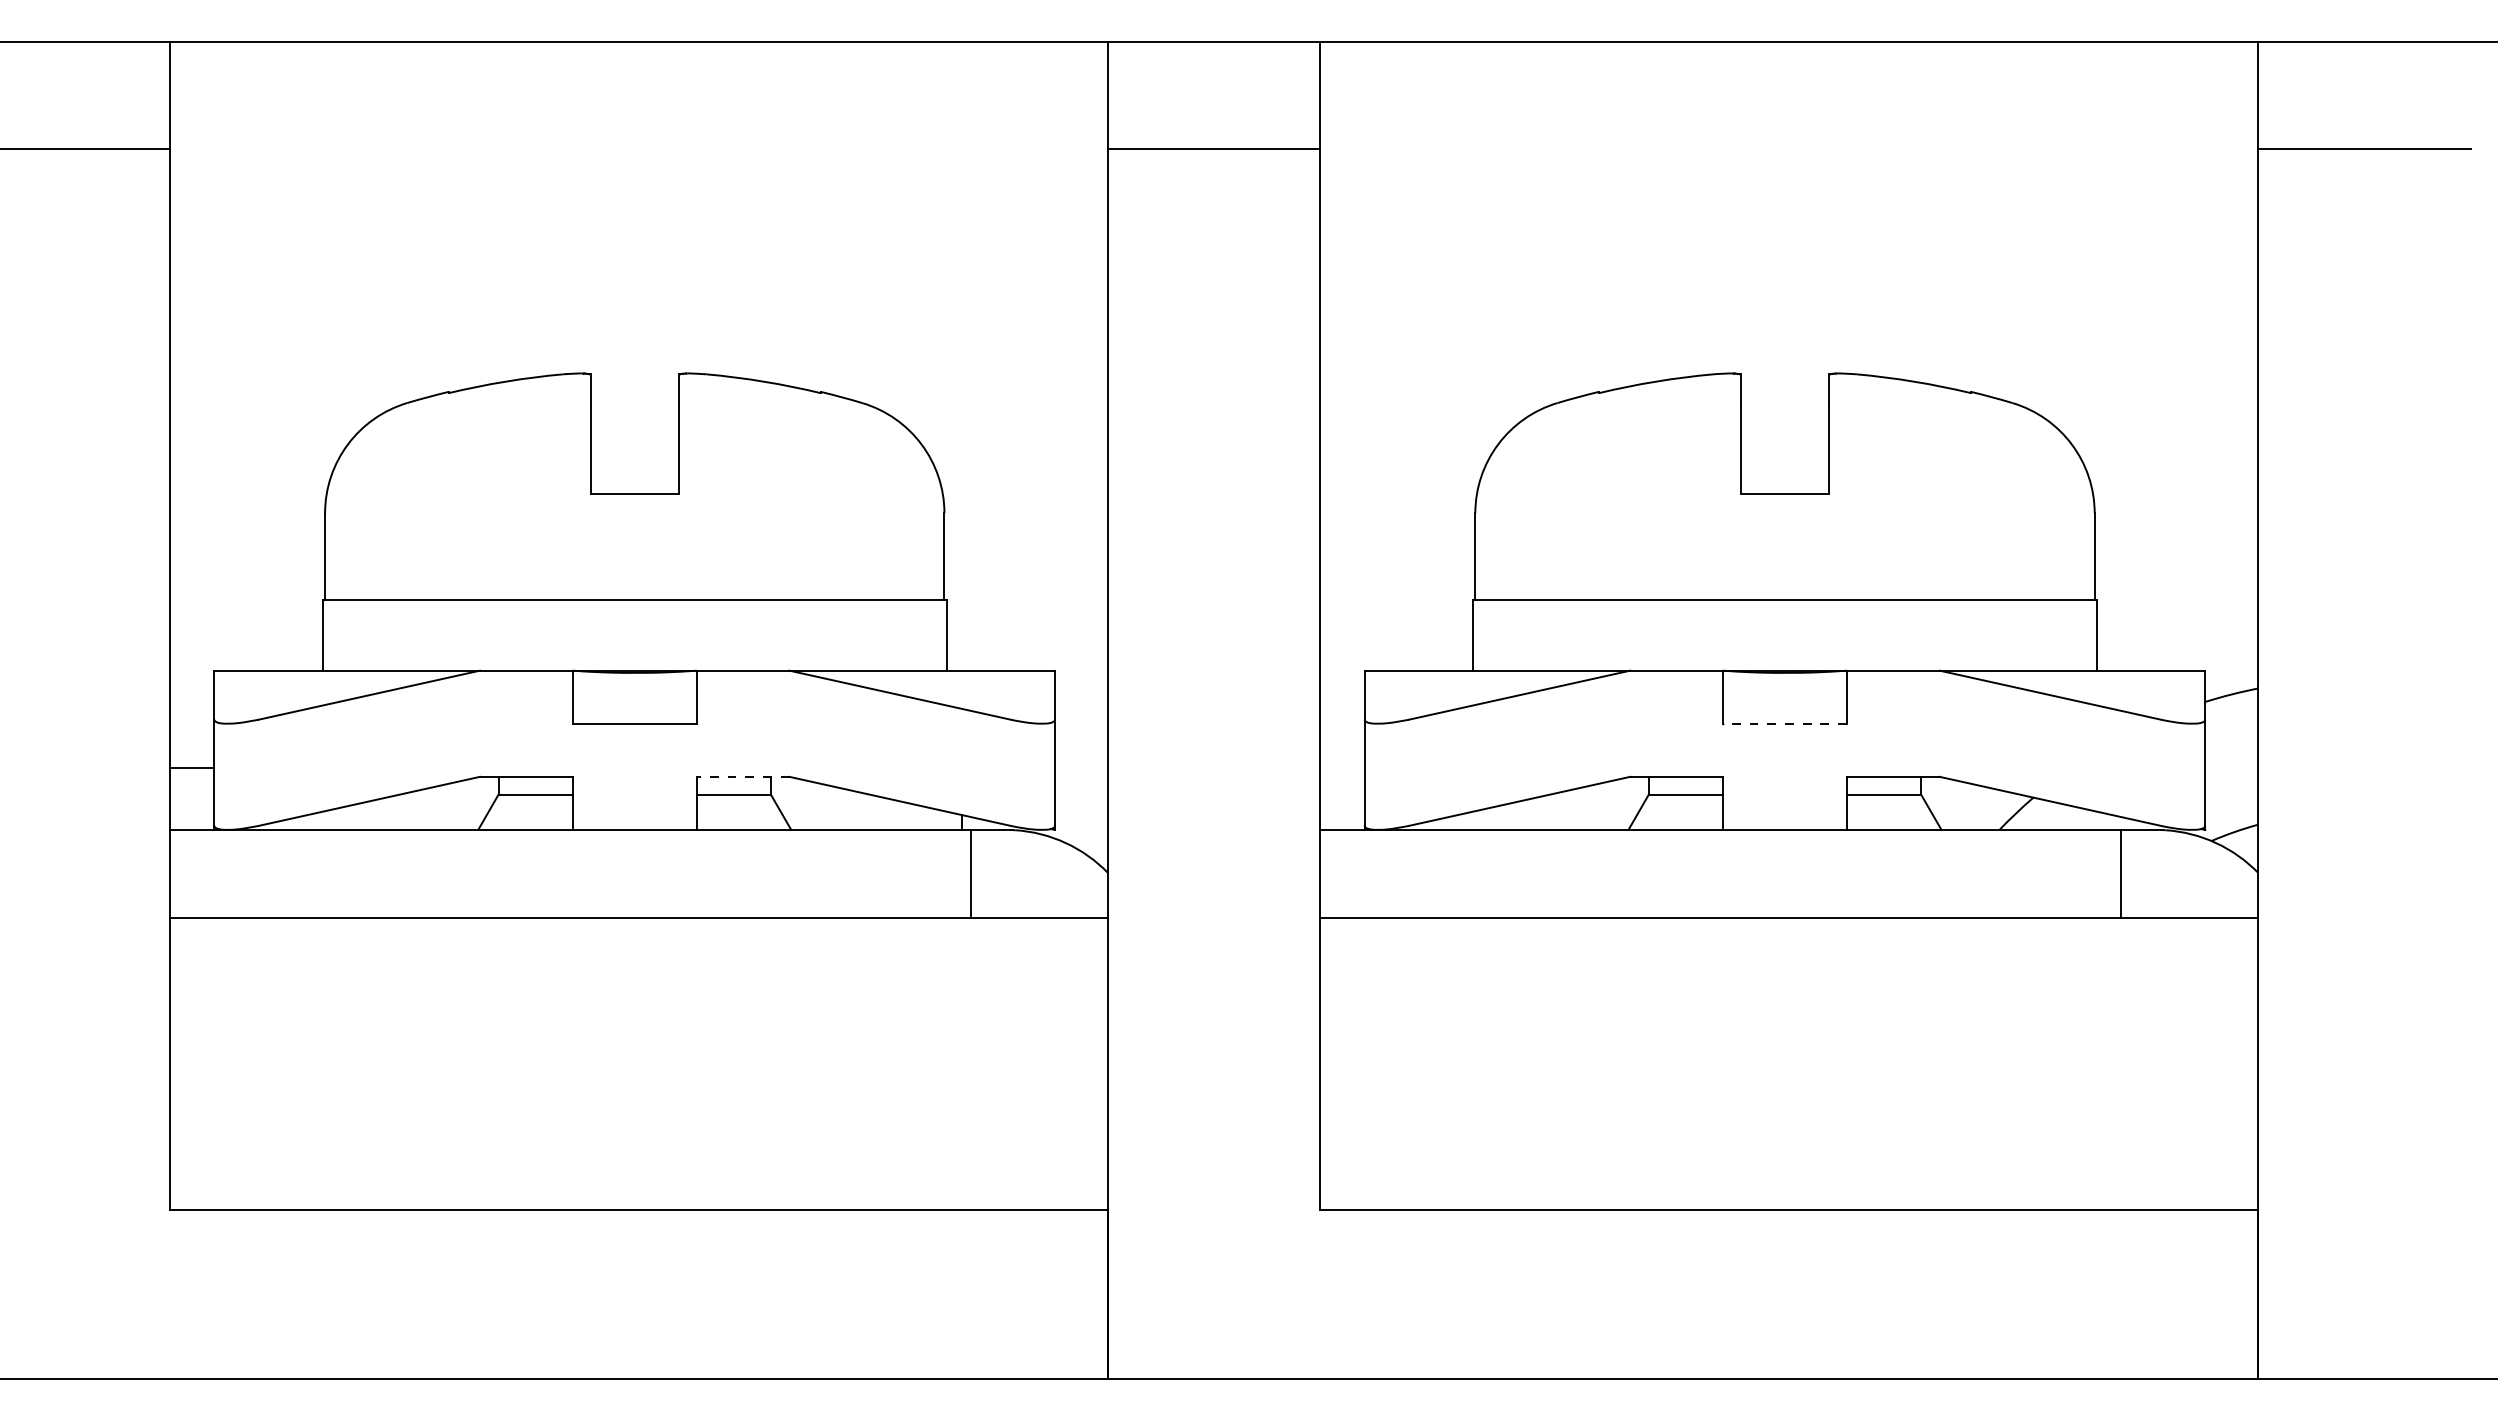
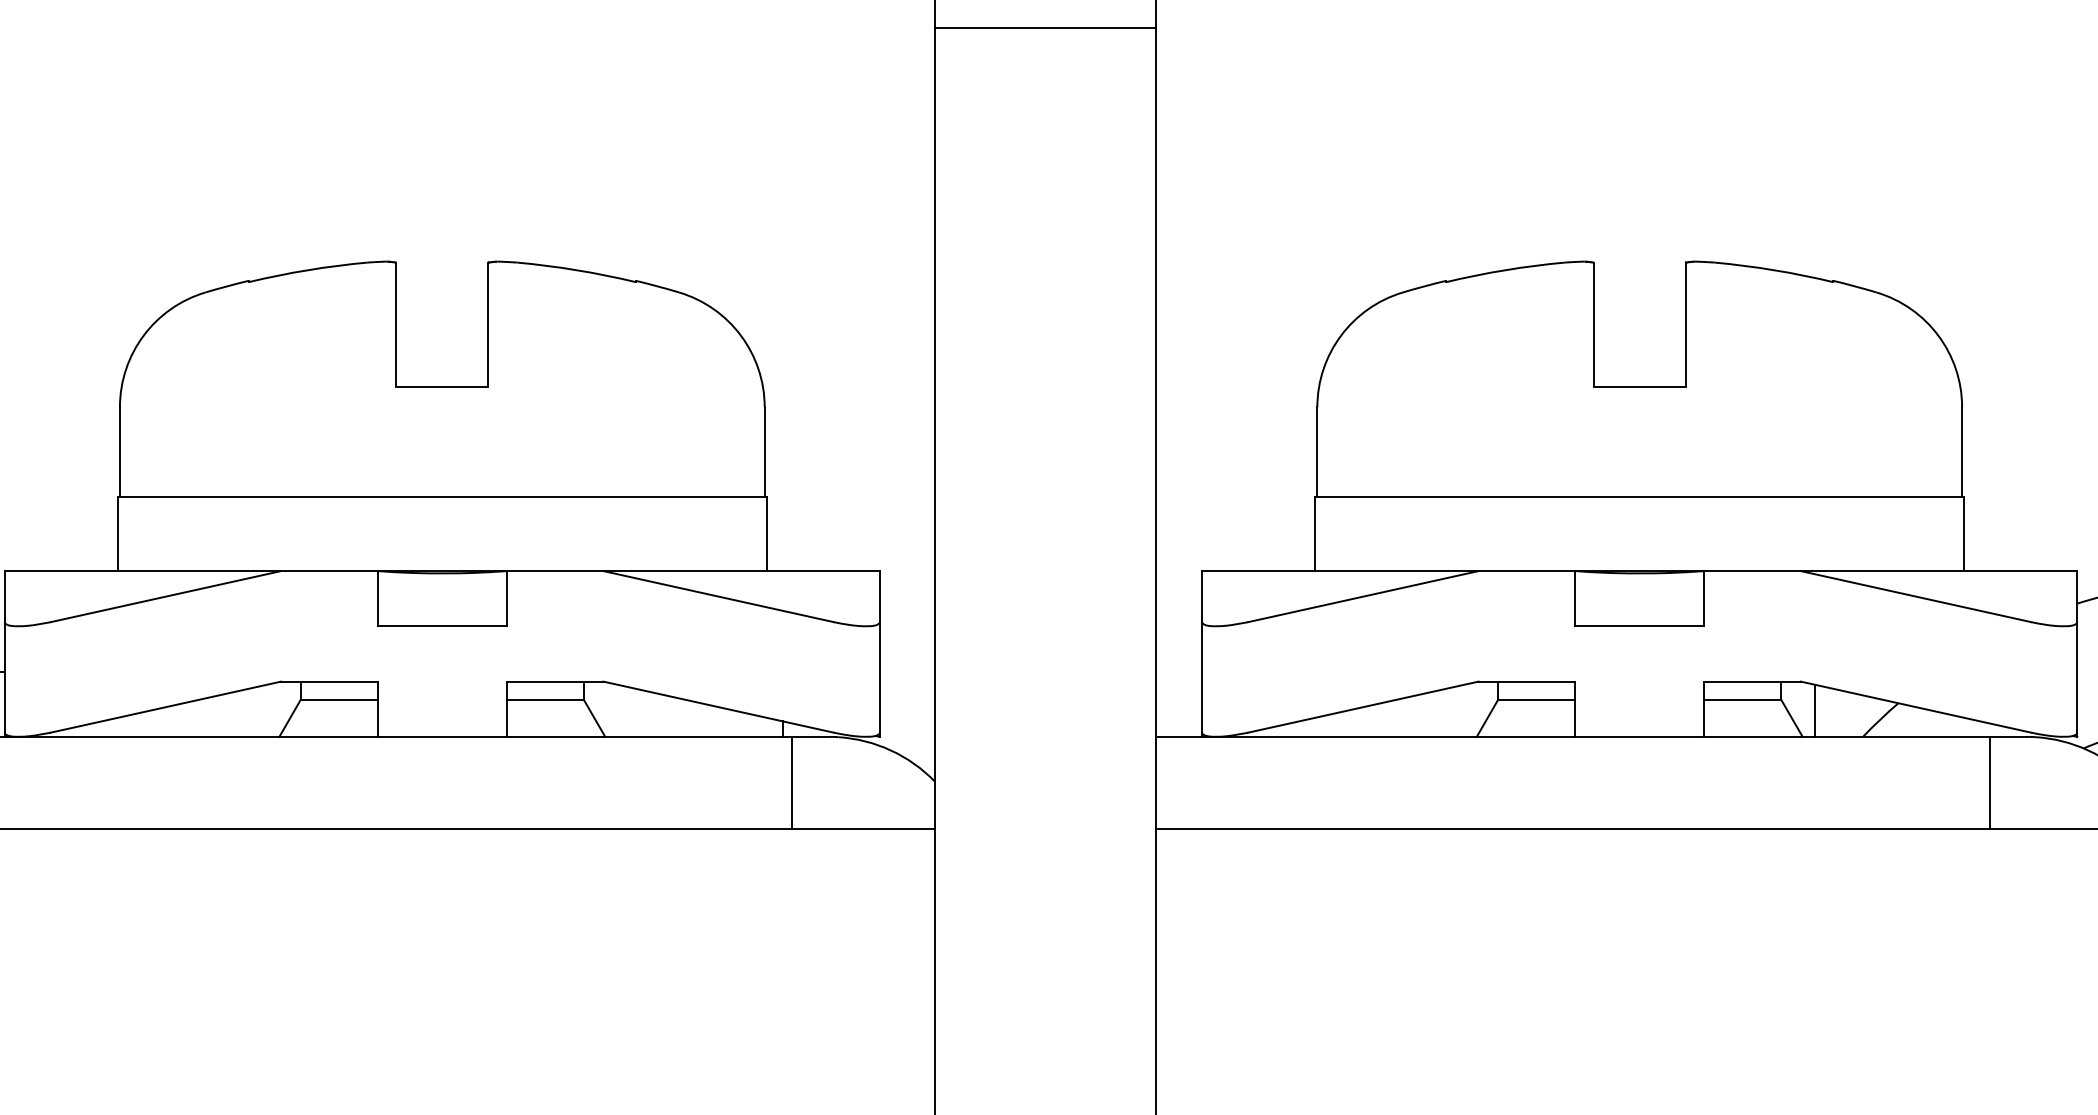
line: (1785, 723) -> (1640, 626), dashed -> solid
line: (742, 776) -> (554, 681), dashed -> solid
line: (1953, 804) -> (1815, 710), added

